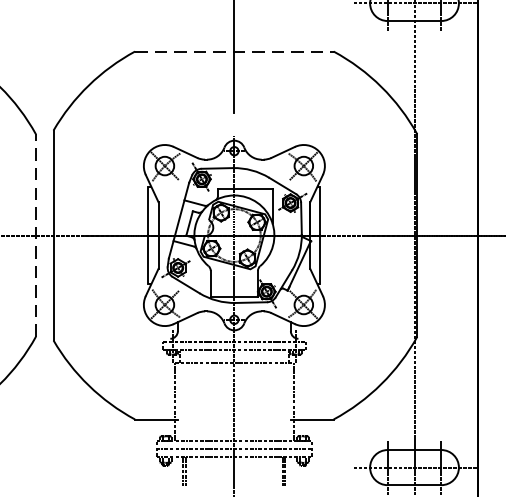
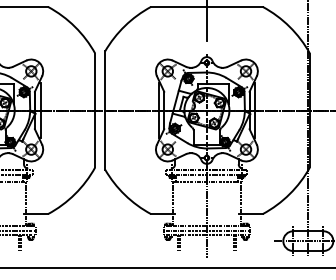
line: (233, 50) -> (206, 6), dashed -> solid
line: (36, 235) -> (95, 110), dashed -> solid

